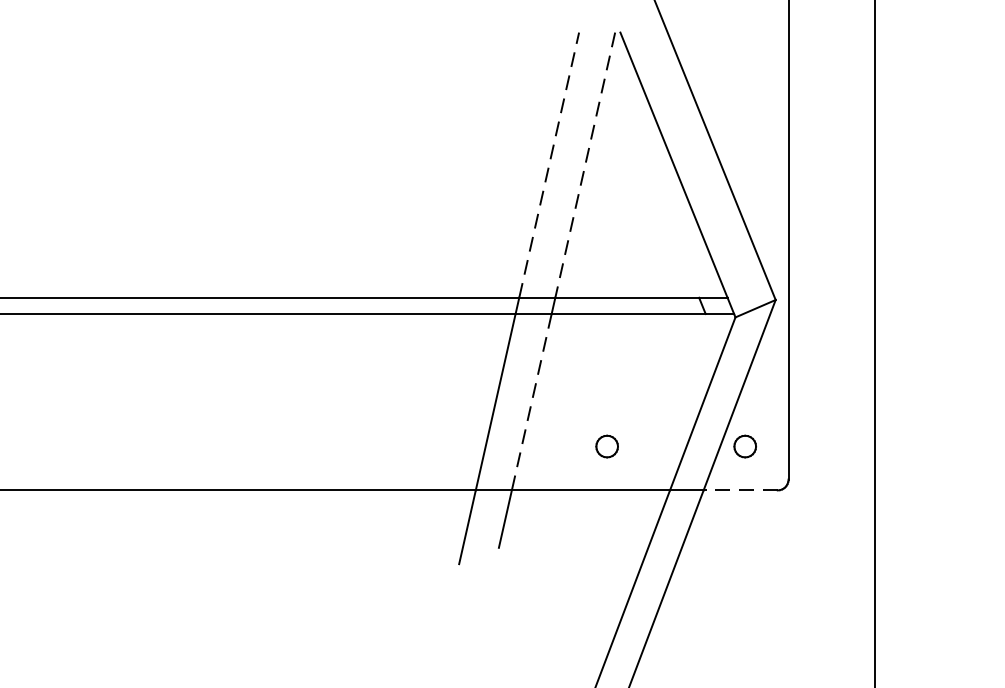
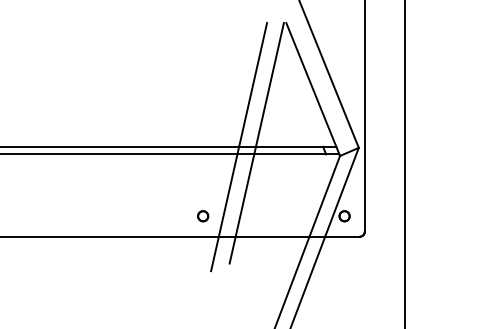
line: (550, 164) -> (253, 84), dashed -> solid
line: (584, 166) -> (269, 85), dashed -> solid
line: (530, 404) -> (244, 196), dashed -> solid
part: (607, 447) -> (203, 216), moved
line: (738, 489) -> (341, 236), dashed -> solid

